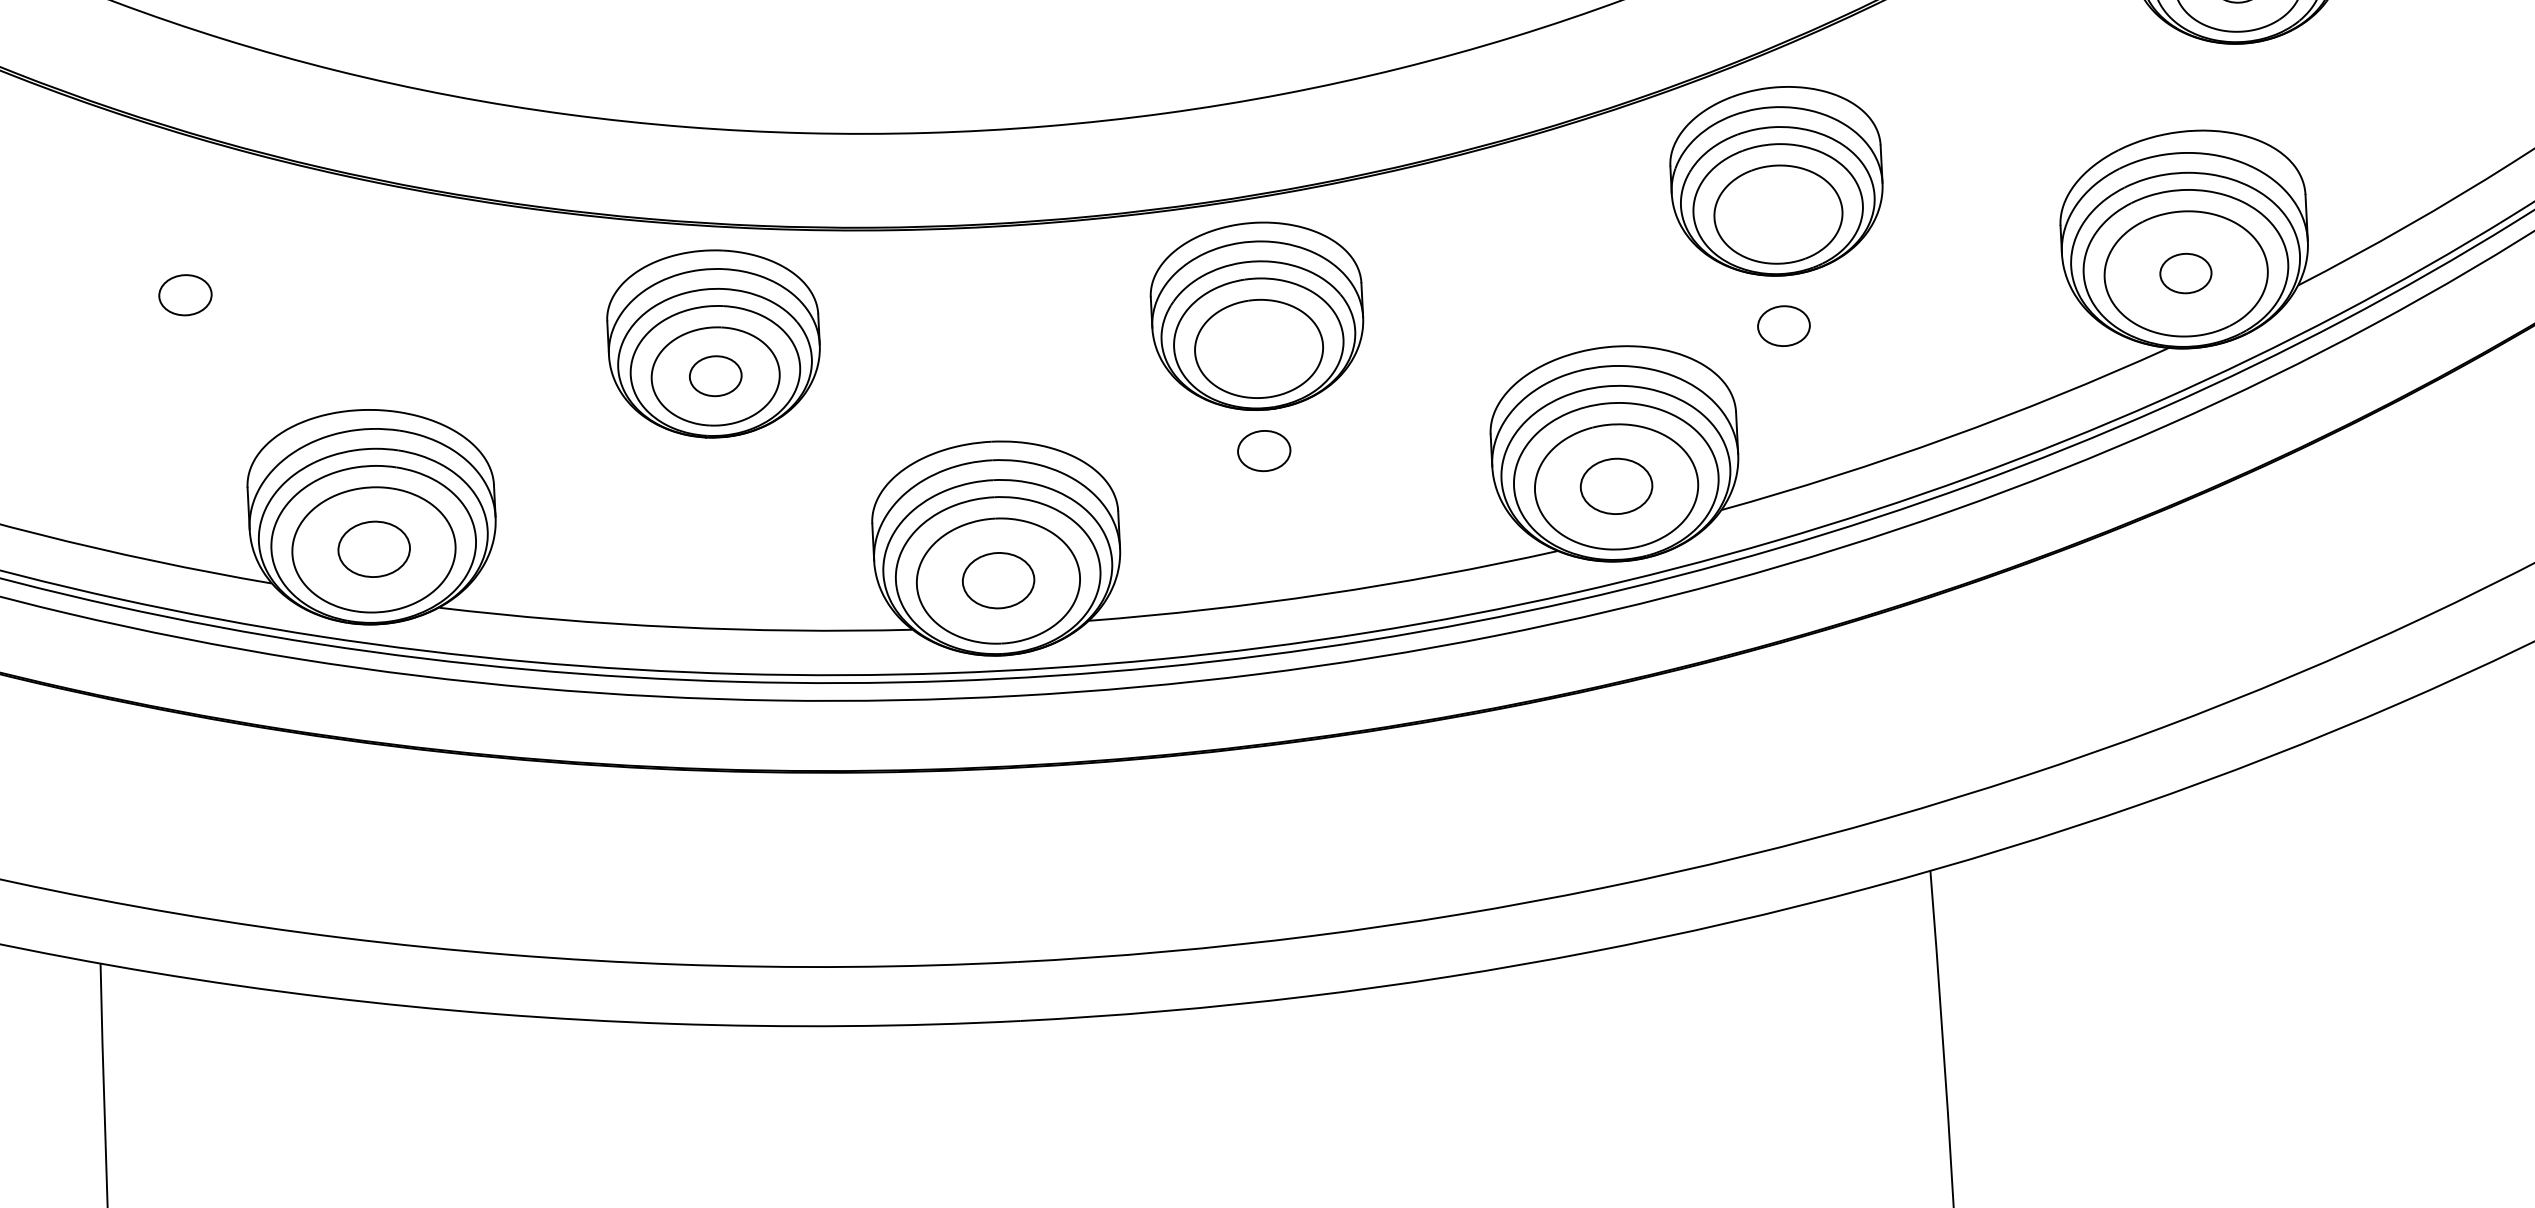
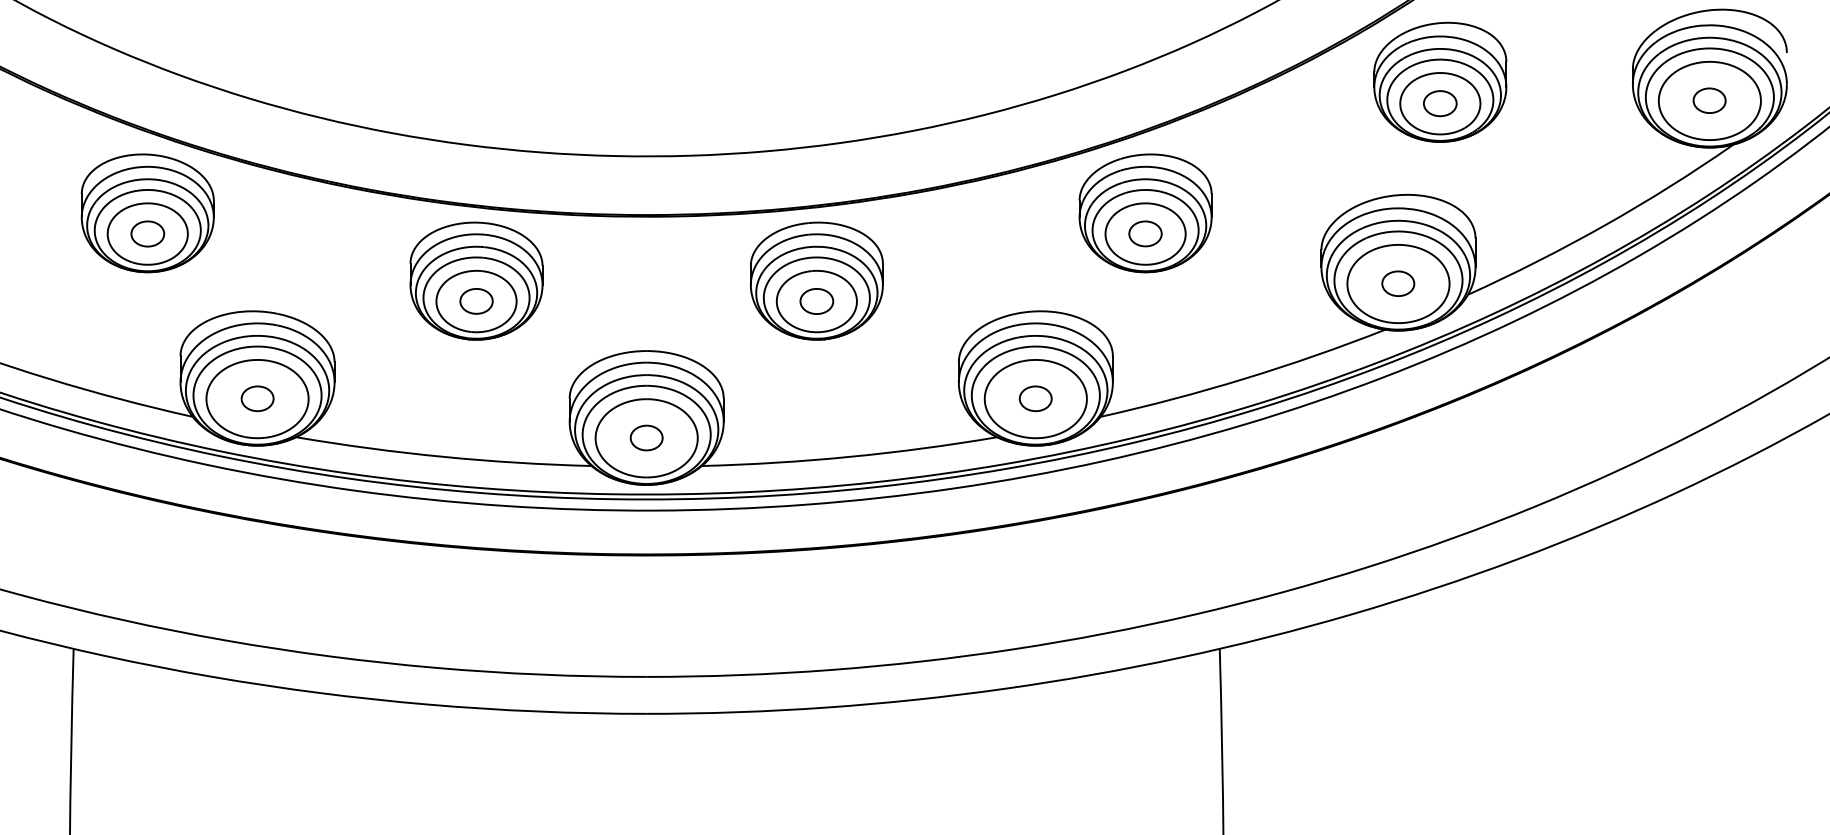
part: (183, 262) -> (147, 213), added
part: (1783, 325) -> (1145, 233), moved
part: (1263, 451) -> (816, 301), moved
part: (1615, 486) -> (1035, 398), size x0.71
part: (373, 548) -> (257, 398), size x0.71
part: (998, 579) -> (646, 437), size x0.71

